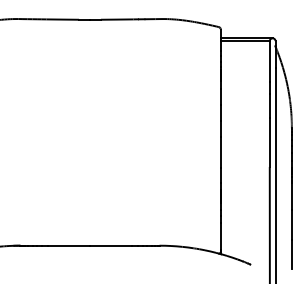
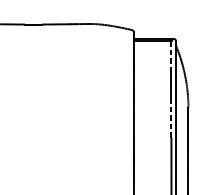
line: (269, 60) -> (171, 55), solid -> dashed
line: (269, 142) -> (171, 118), solid -> dashed

